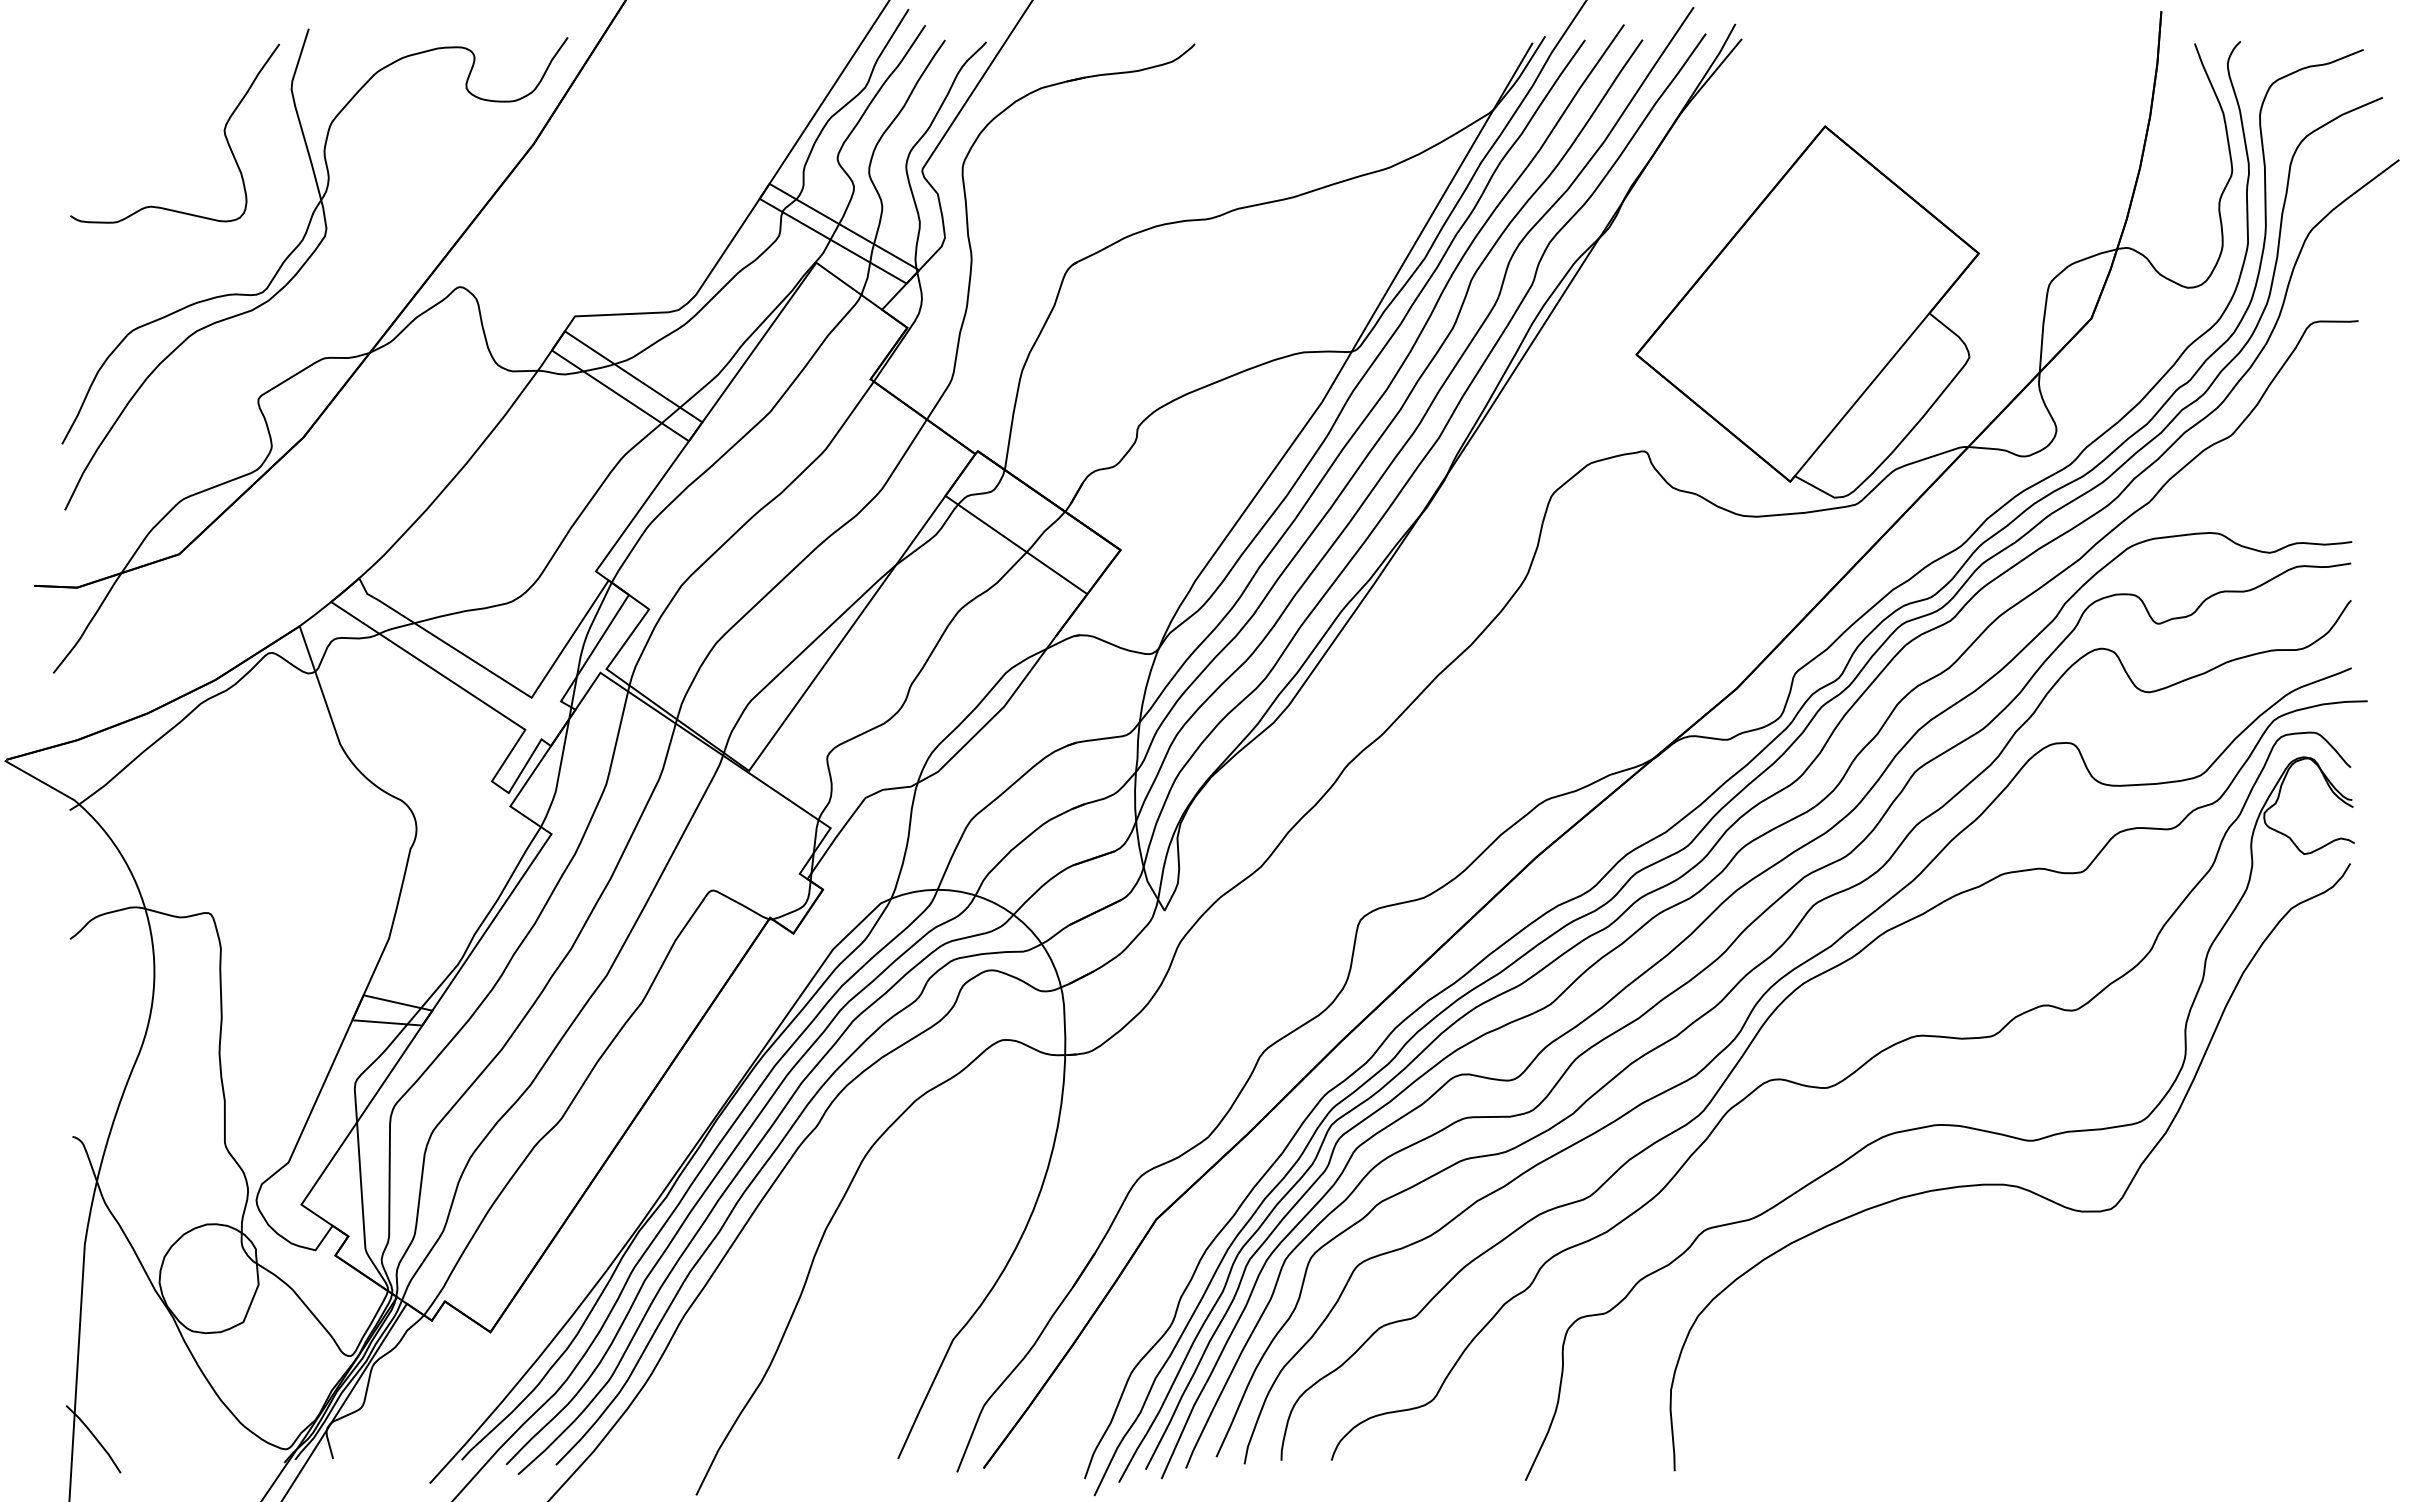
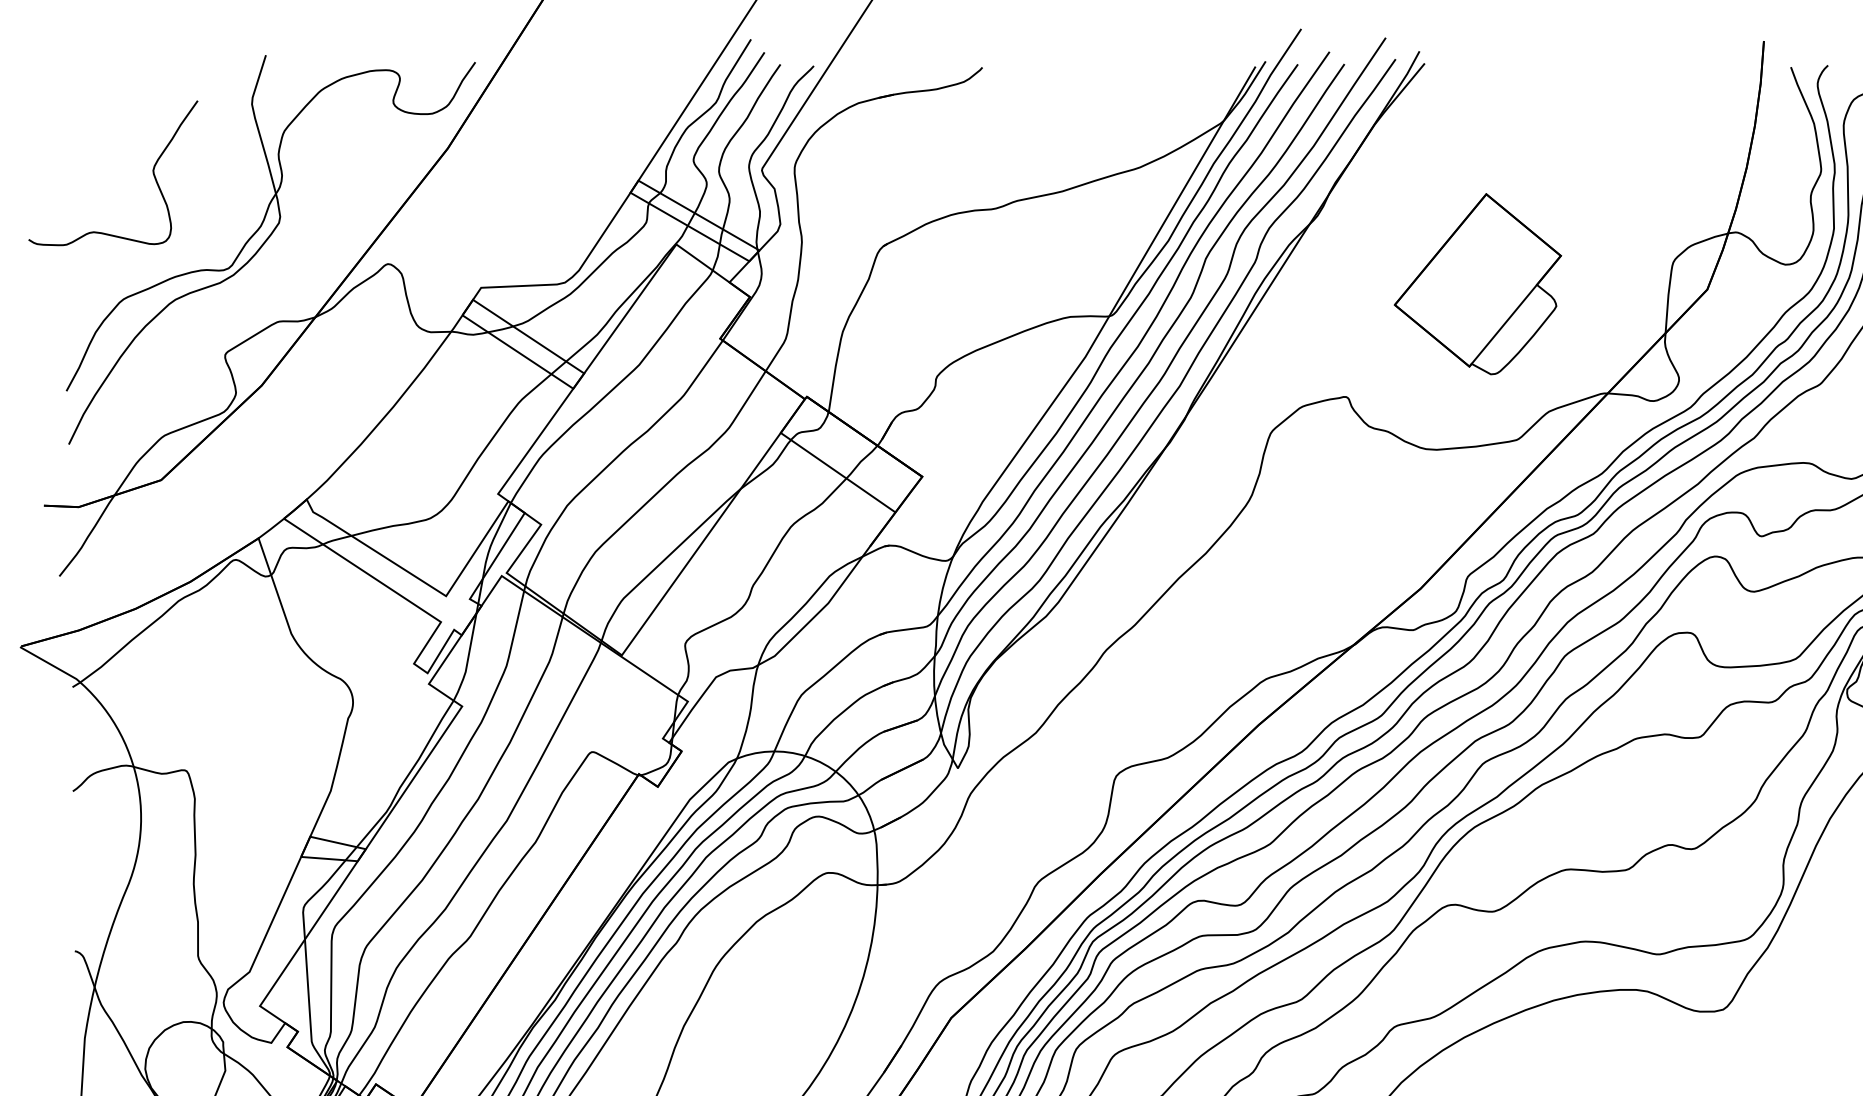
curve: (223, 131) -> (152, 171), moved
part: (1807, 311) -> (1477, 283), size x0.6

